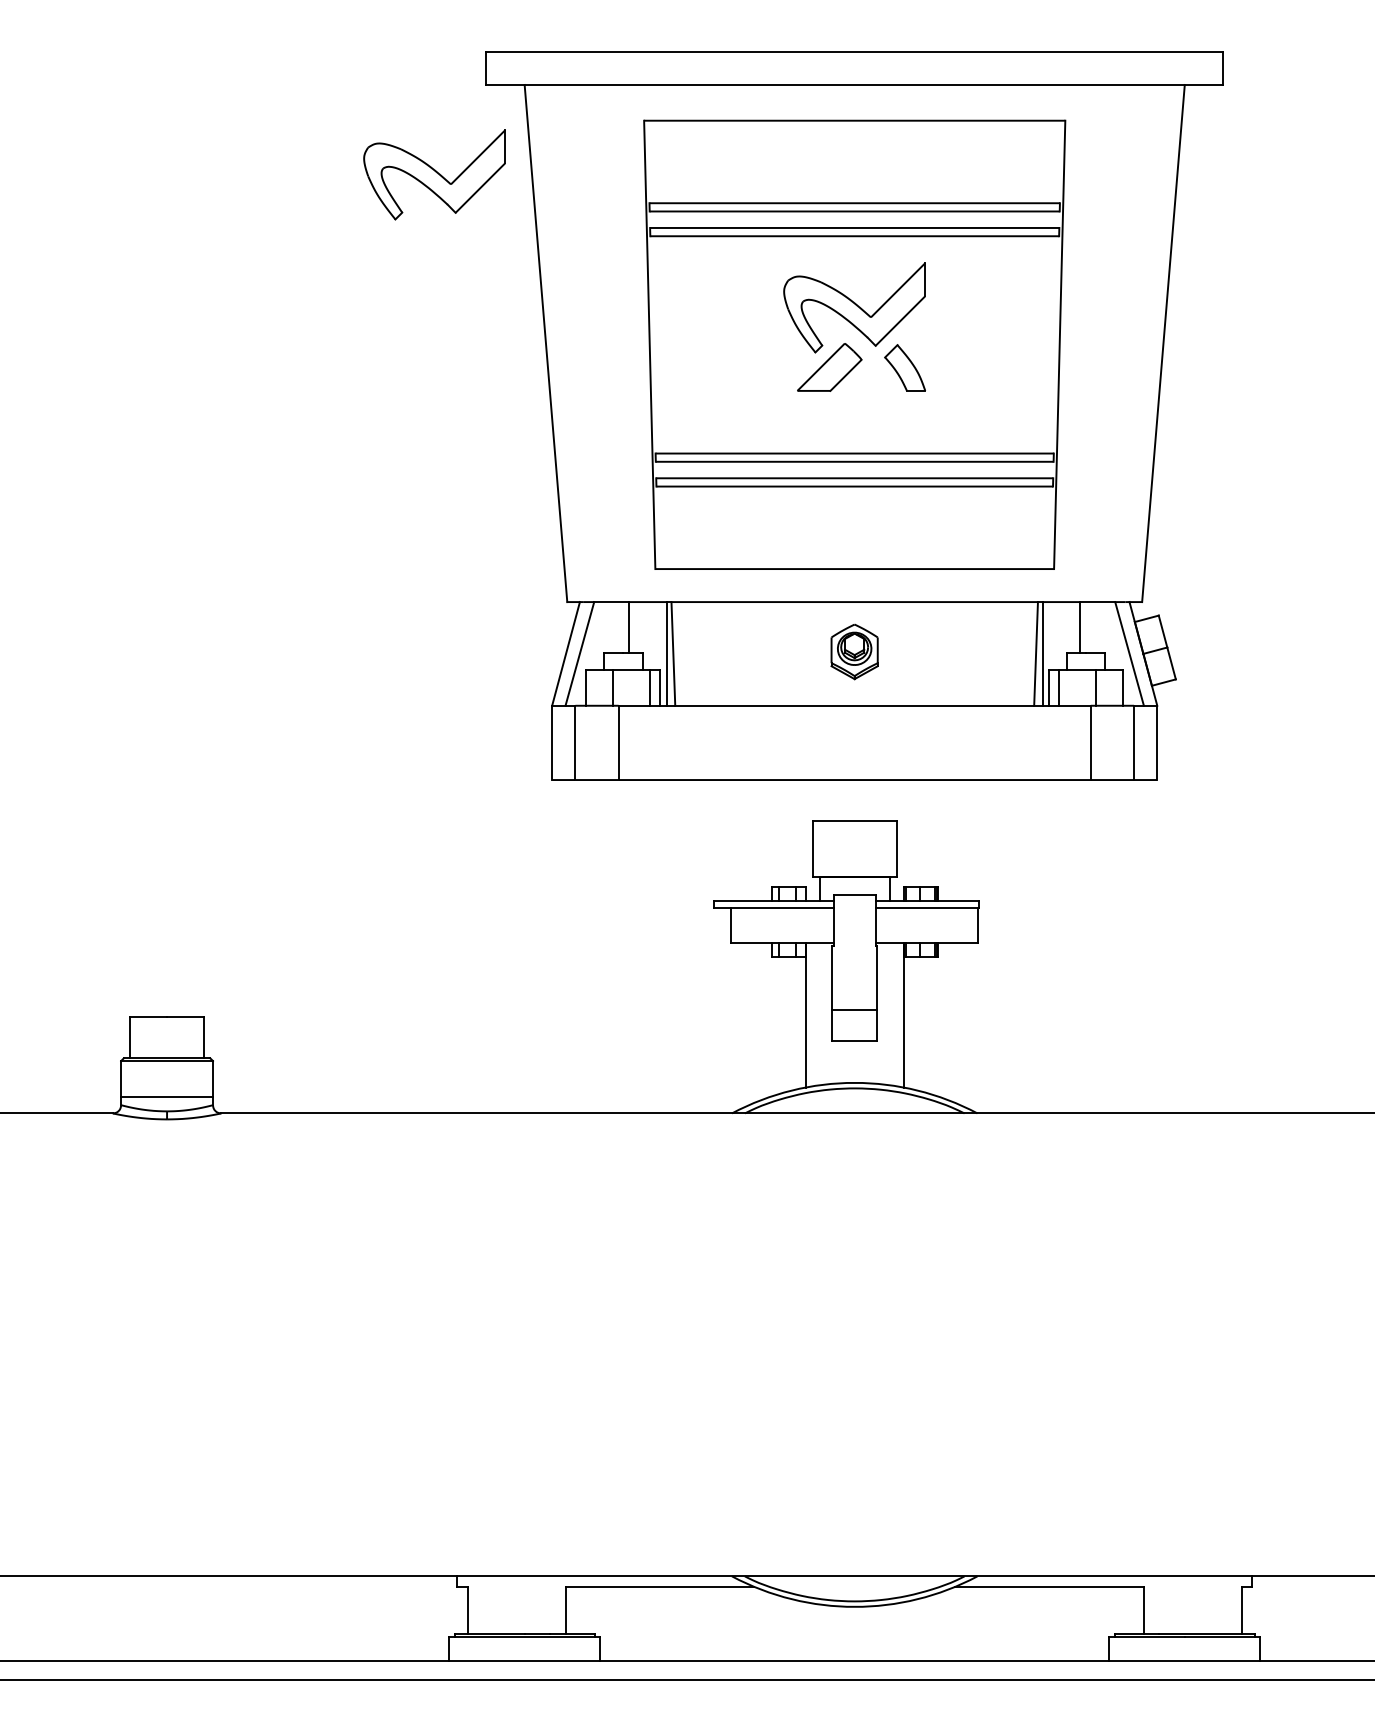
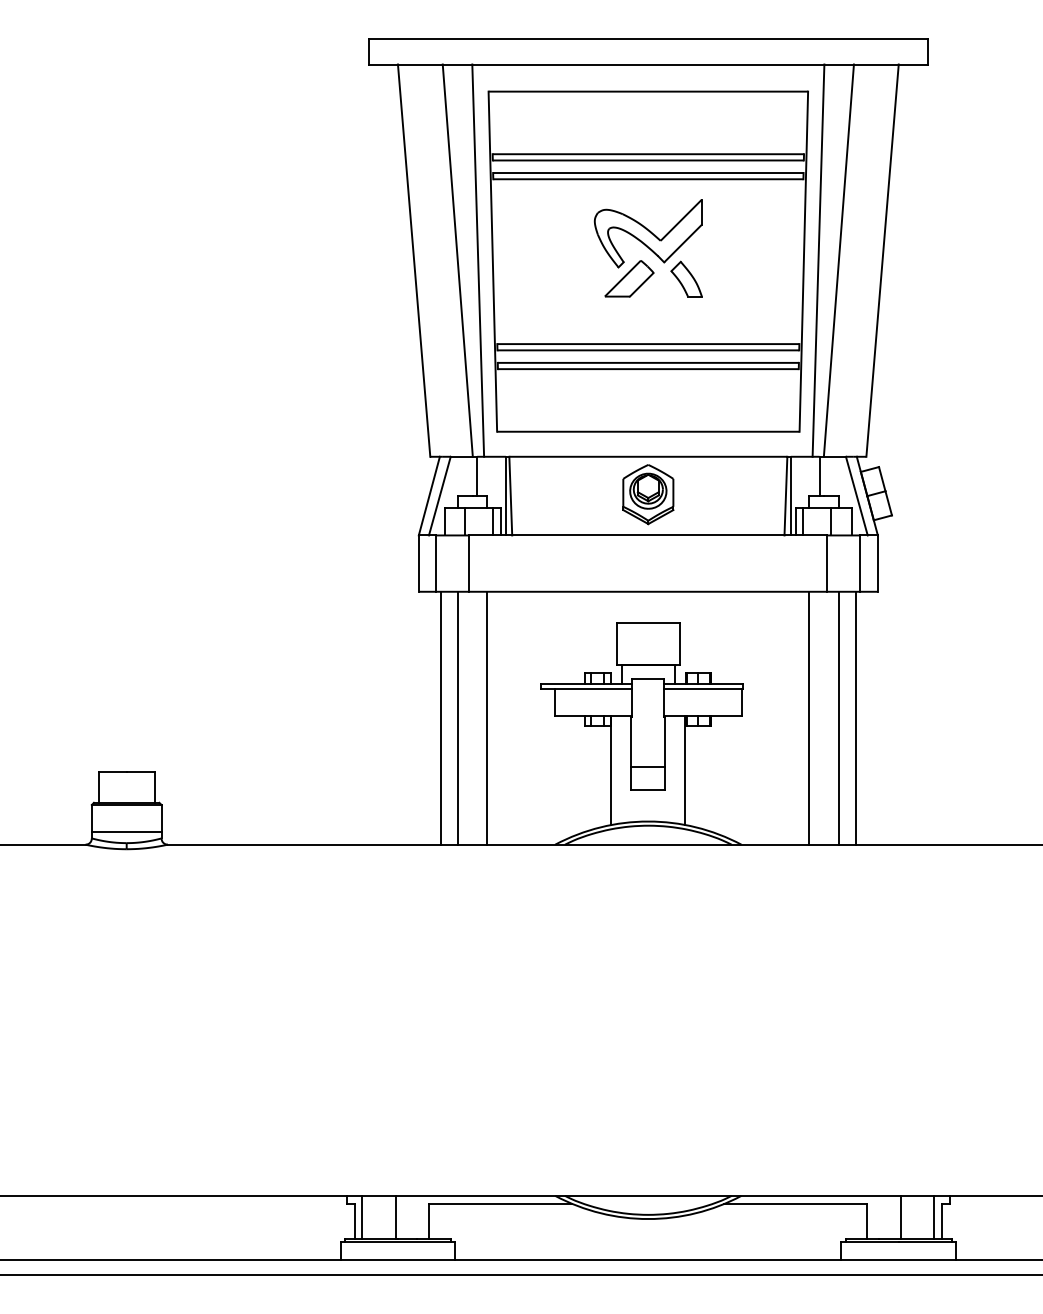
part: (434, 174) -> (329, 132), removed
line: (603, 343) -> (457, 260), added
line: (630, 343) -> (478, 260), added
line: (1078, 343) -> (818, 260), added
line: (1105, 343) -> (838, 260), added
part: (854, 651) -> (648, 494), size x1.43
line: (581, 946) -> (441, 718), added
line: (603, 946) -> (457, 718), added
line: (642, 946) -> (487, 718), added
line: (1066, 946) -> (809, 718), added
line: (1105, 946) -> (838, 718), added
line: (1128, 946) -> (856, 718), added
line: (477, 1604) -> (362, 1217), added
line: (522, 1604) -> (396, 1217), added
line: (1187, 1604) -> (900, 1217), added
line: (1231, 1604) -> (934, 1217), added

